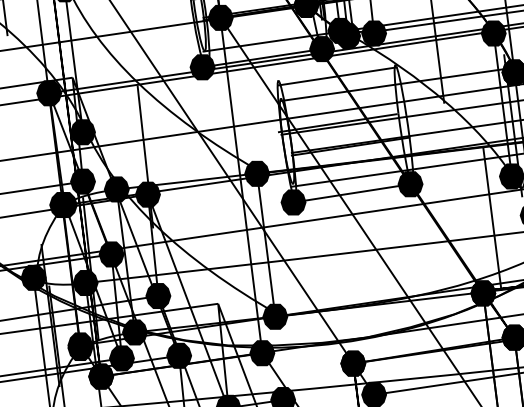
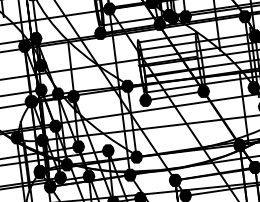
fill: (71, 77) -> (35, 38), added
fill: (216, 303) -> (107, 150), added

